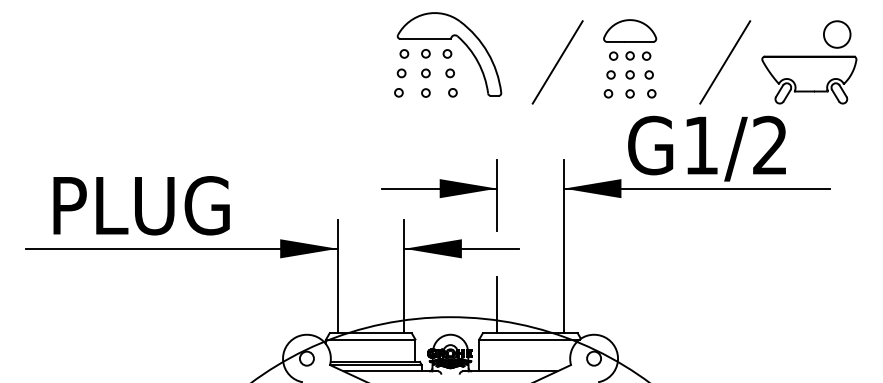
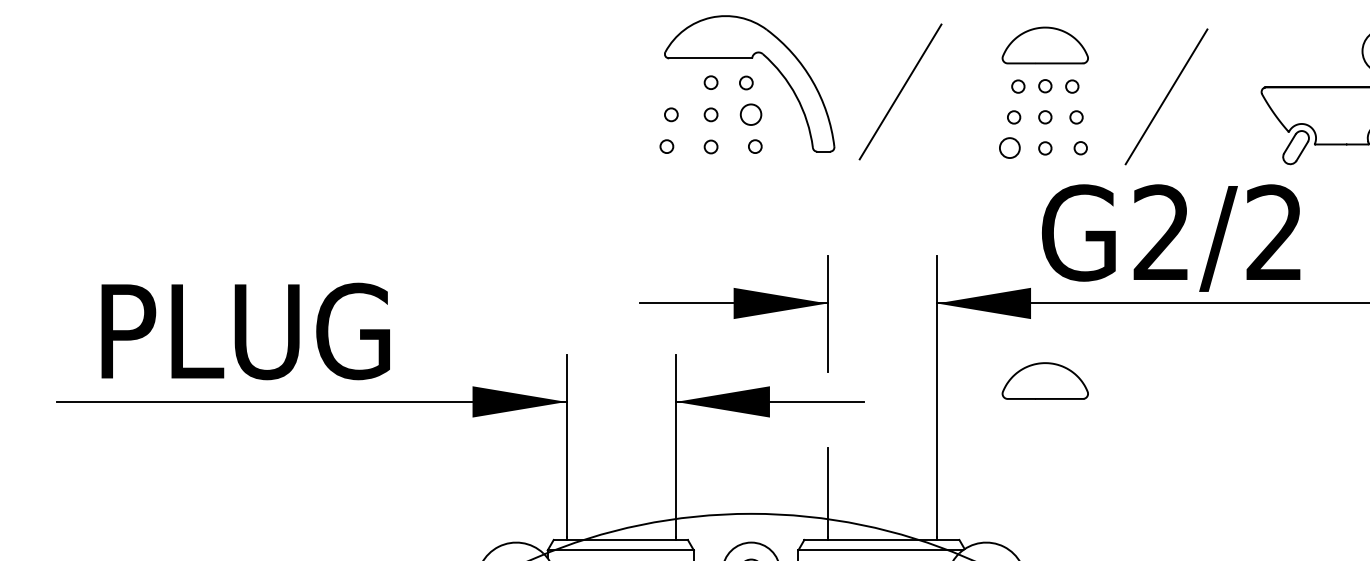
circle: (404, 53) -> (676, 82), removed
line: (557, 62) -> (900, 92), moved
line: (725, 62) -> (1167, 96), moved
circle: (449, 73) -> (749, 114), size x1.6
circle: (608, 93) -> (1009, 147), size x1.6
text: (700, 144) -> (1160, 231), G1/2 -> G2/2
part: (630, 235) -> (1045, 380), added

